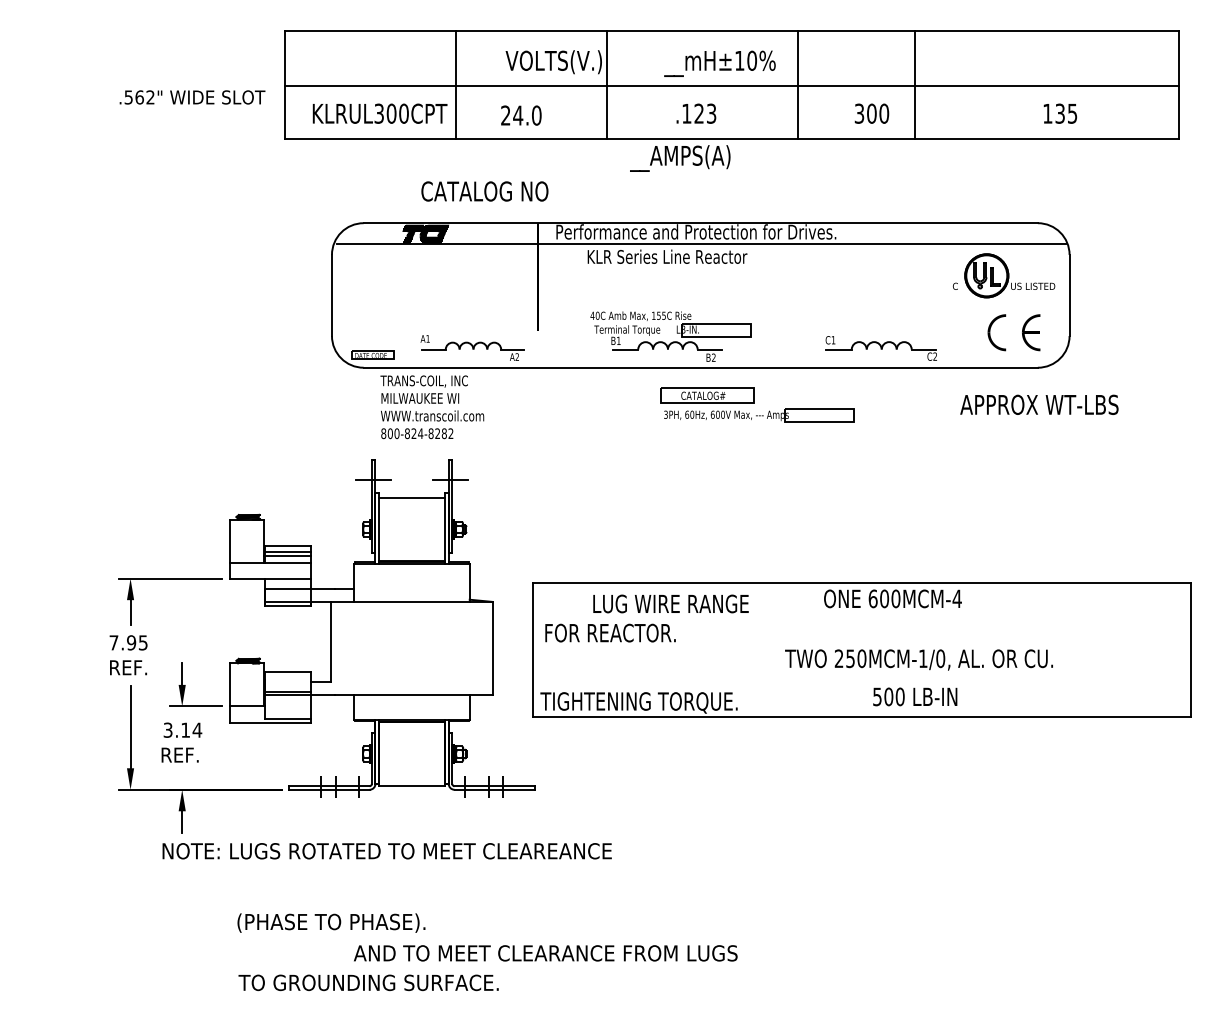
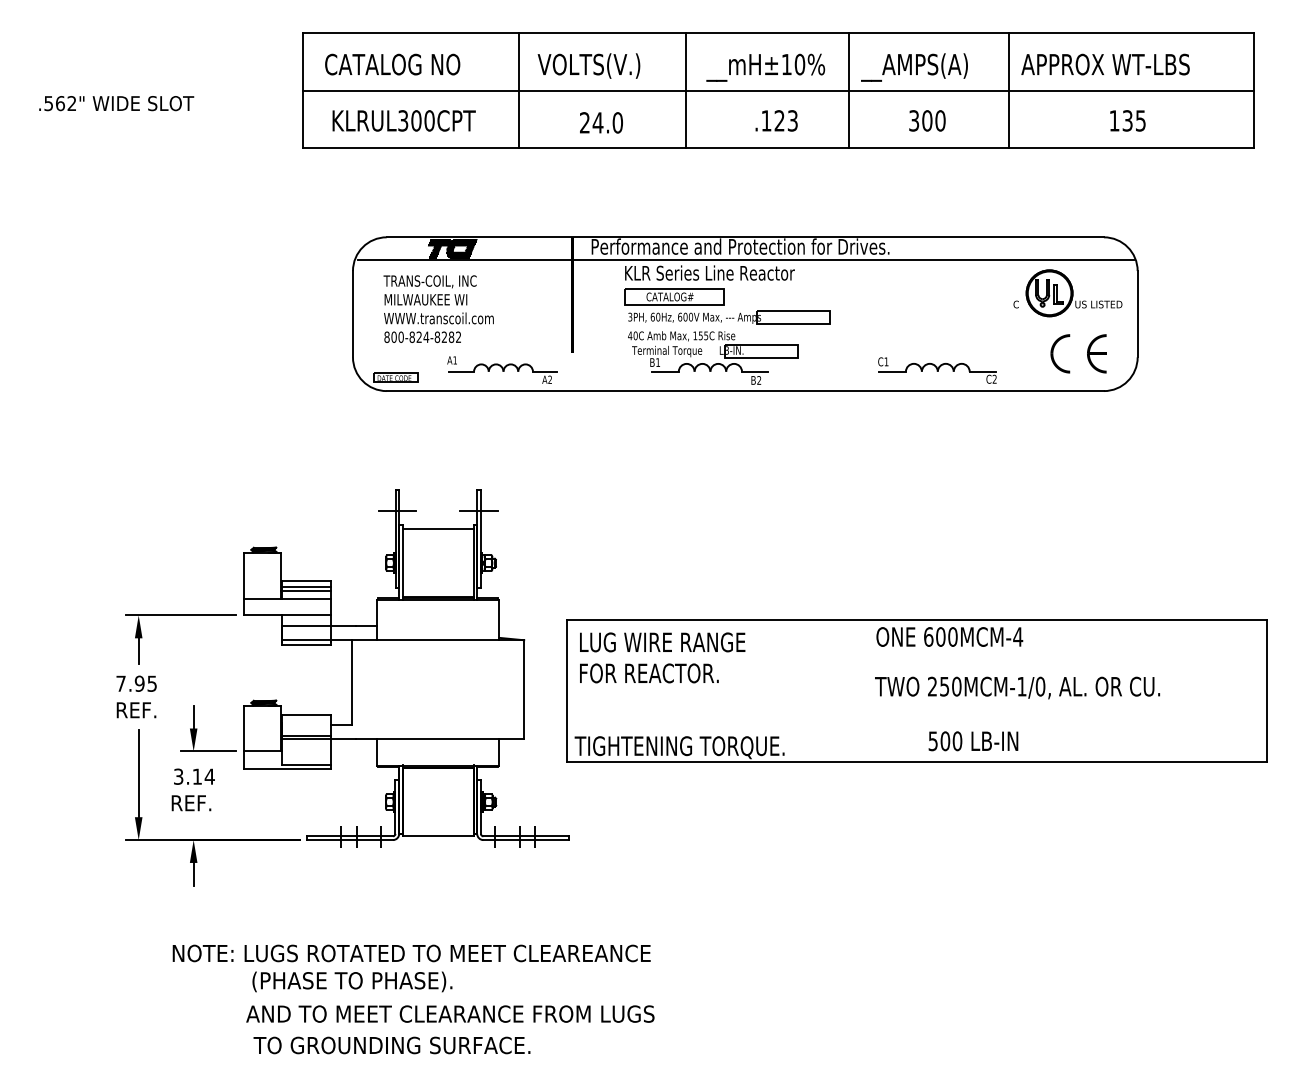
line: (456, 84) -> (519, 89), moved
line: (607, 84) -> (686, 89), moved
line: (915, 84) -> (1009, 89), moved
text: (192, 97) -> (116, 103), moved
text: (696, 113) -> (776, 120), moved
text: (521, 115) -> (601, 122), moved
text: (680, 158) -> (914, 67), moved
text: (484, 191) -> (392, 64), moved
part: (757, 404) -> (727, 306), moved
text: (1039, 404) -> (1105, 64), moved
text: (432, 406) -> (438, 308), moved
text: (670, 604) -> (662, 642), moved
text: (919, 659) -> (1017, 687), moved
text: (386, 851) -> (411, 953), moved
text: (545, 952) -> (450, 1013), moved

